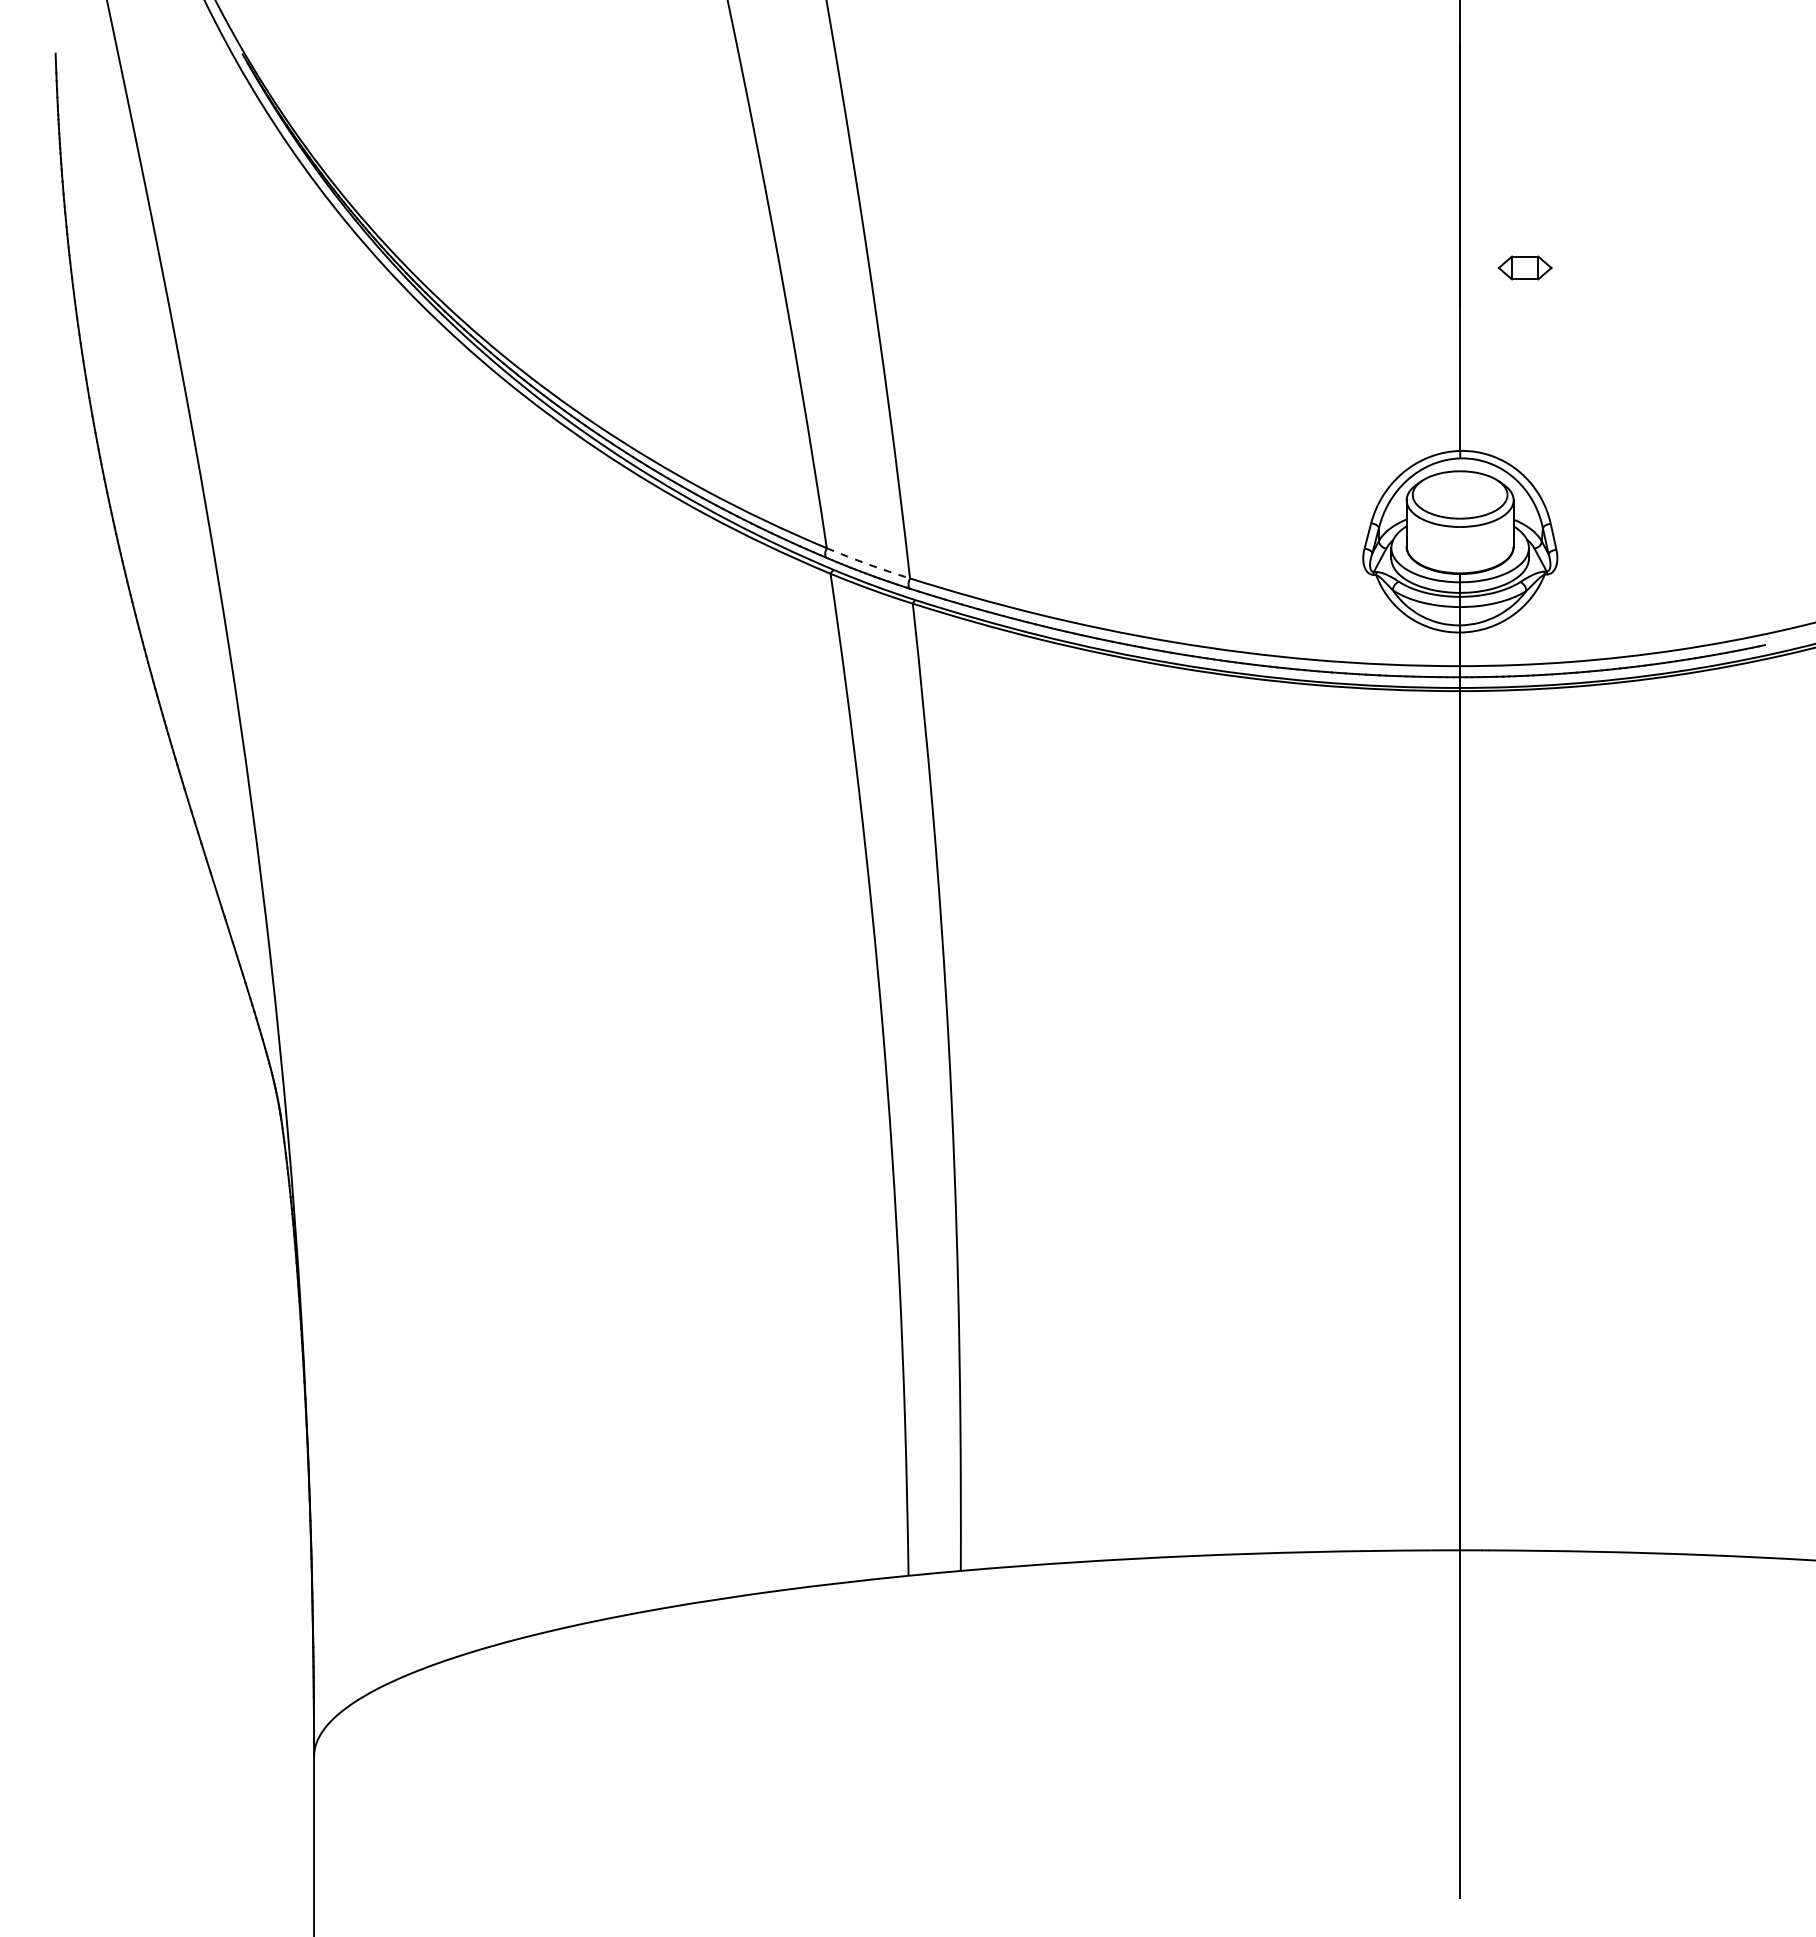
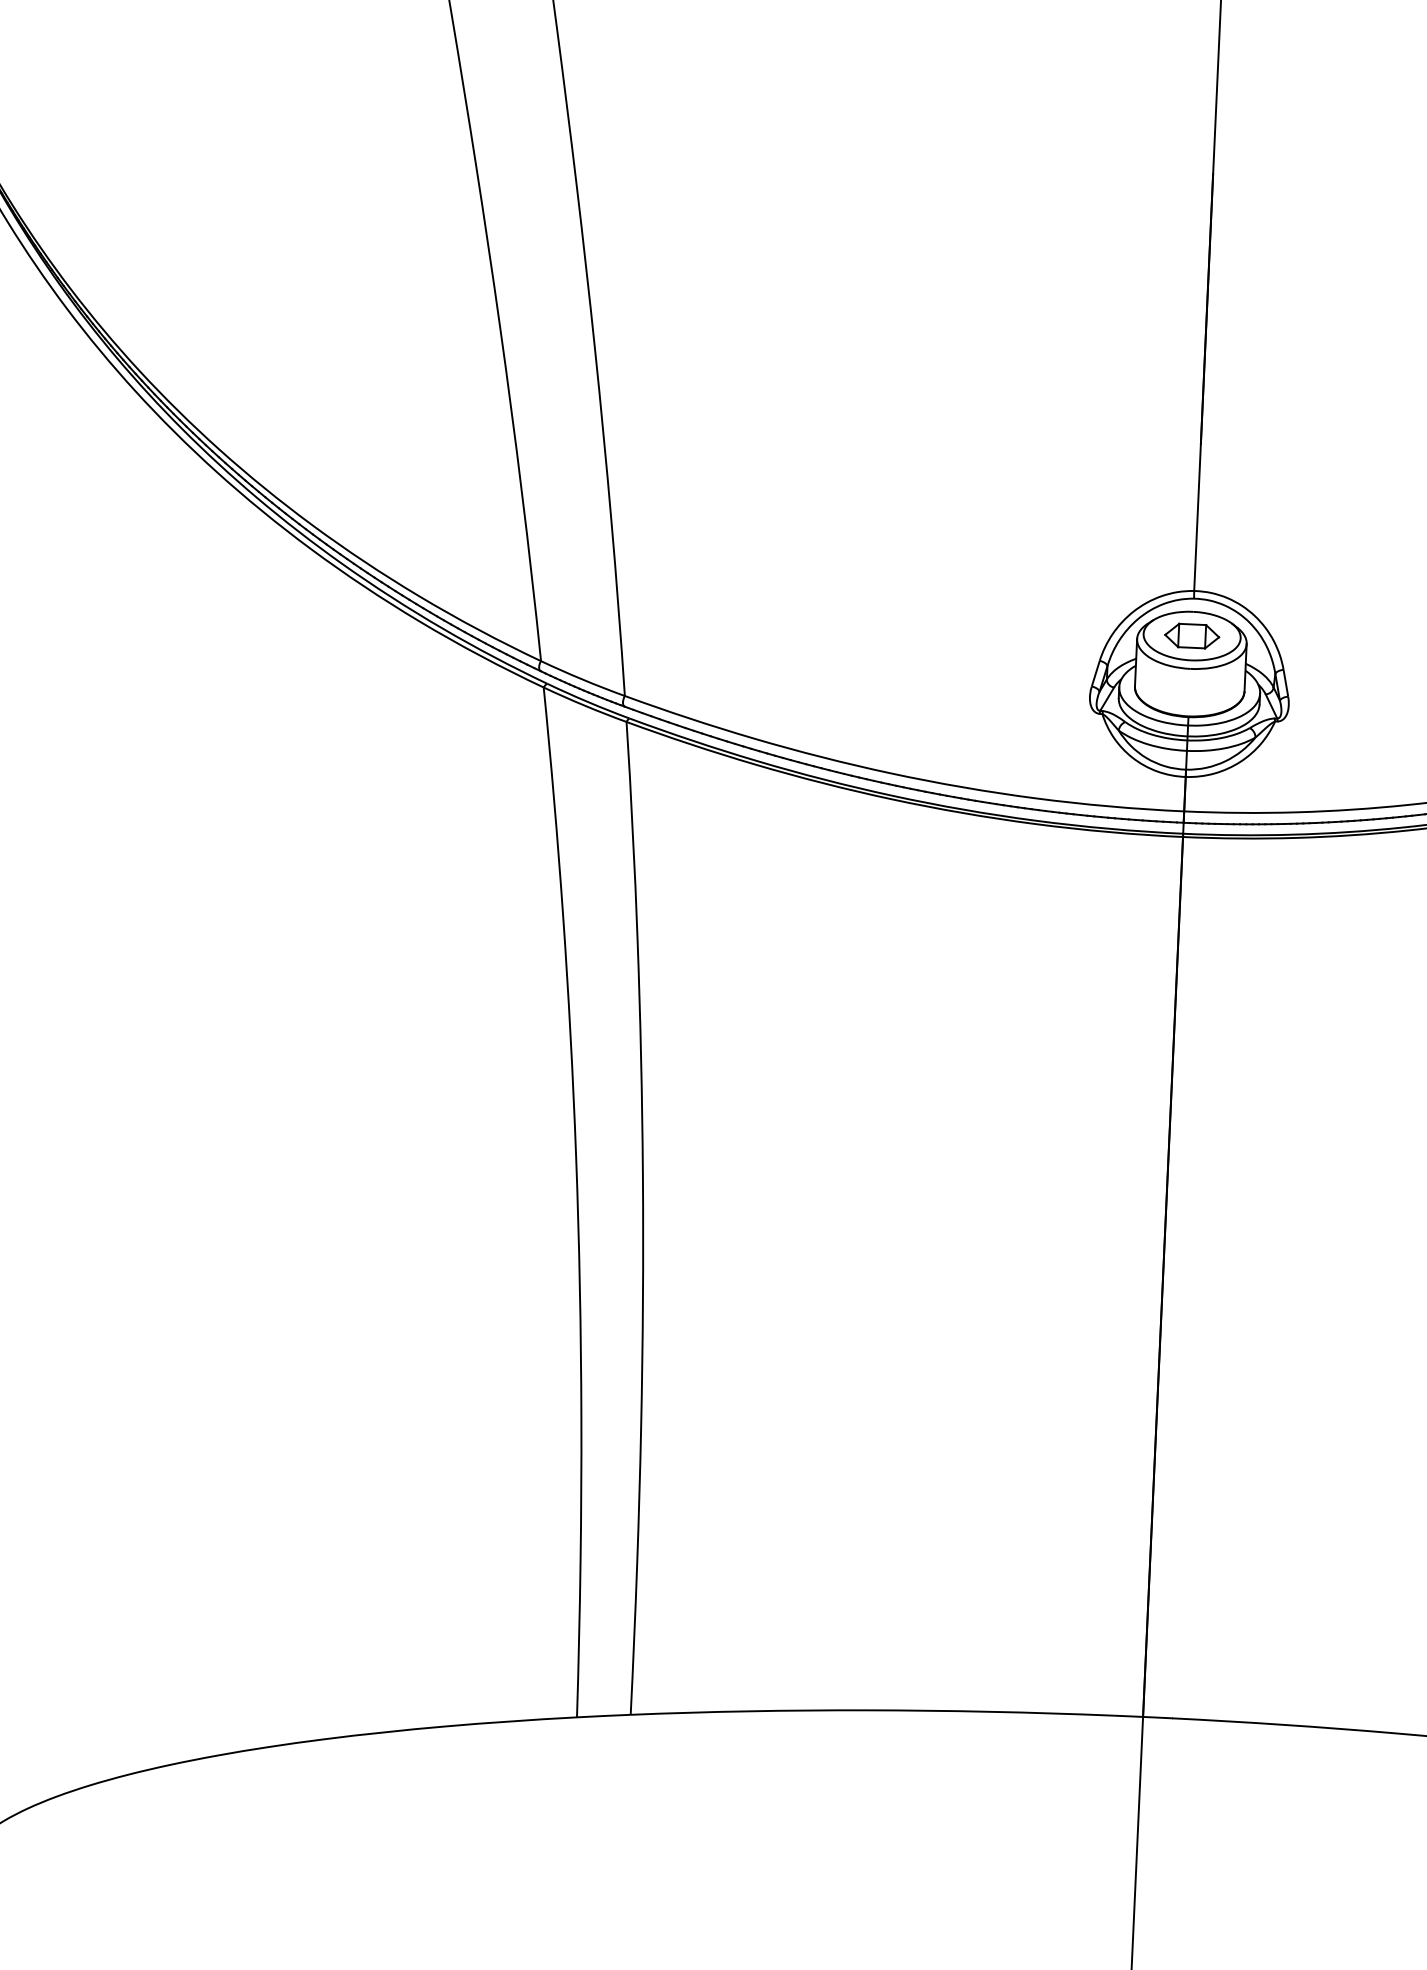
part: (1524, 267) -> (1191, 635), moved
arc: (868, 564) -> (582, 679), dashed -> solid

